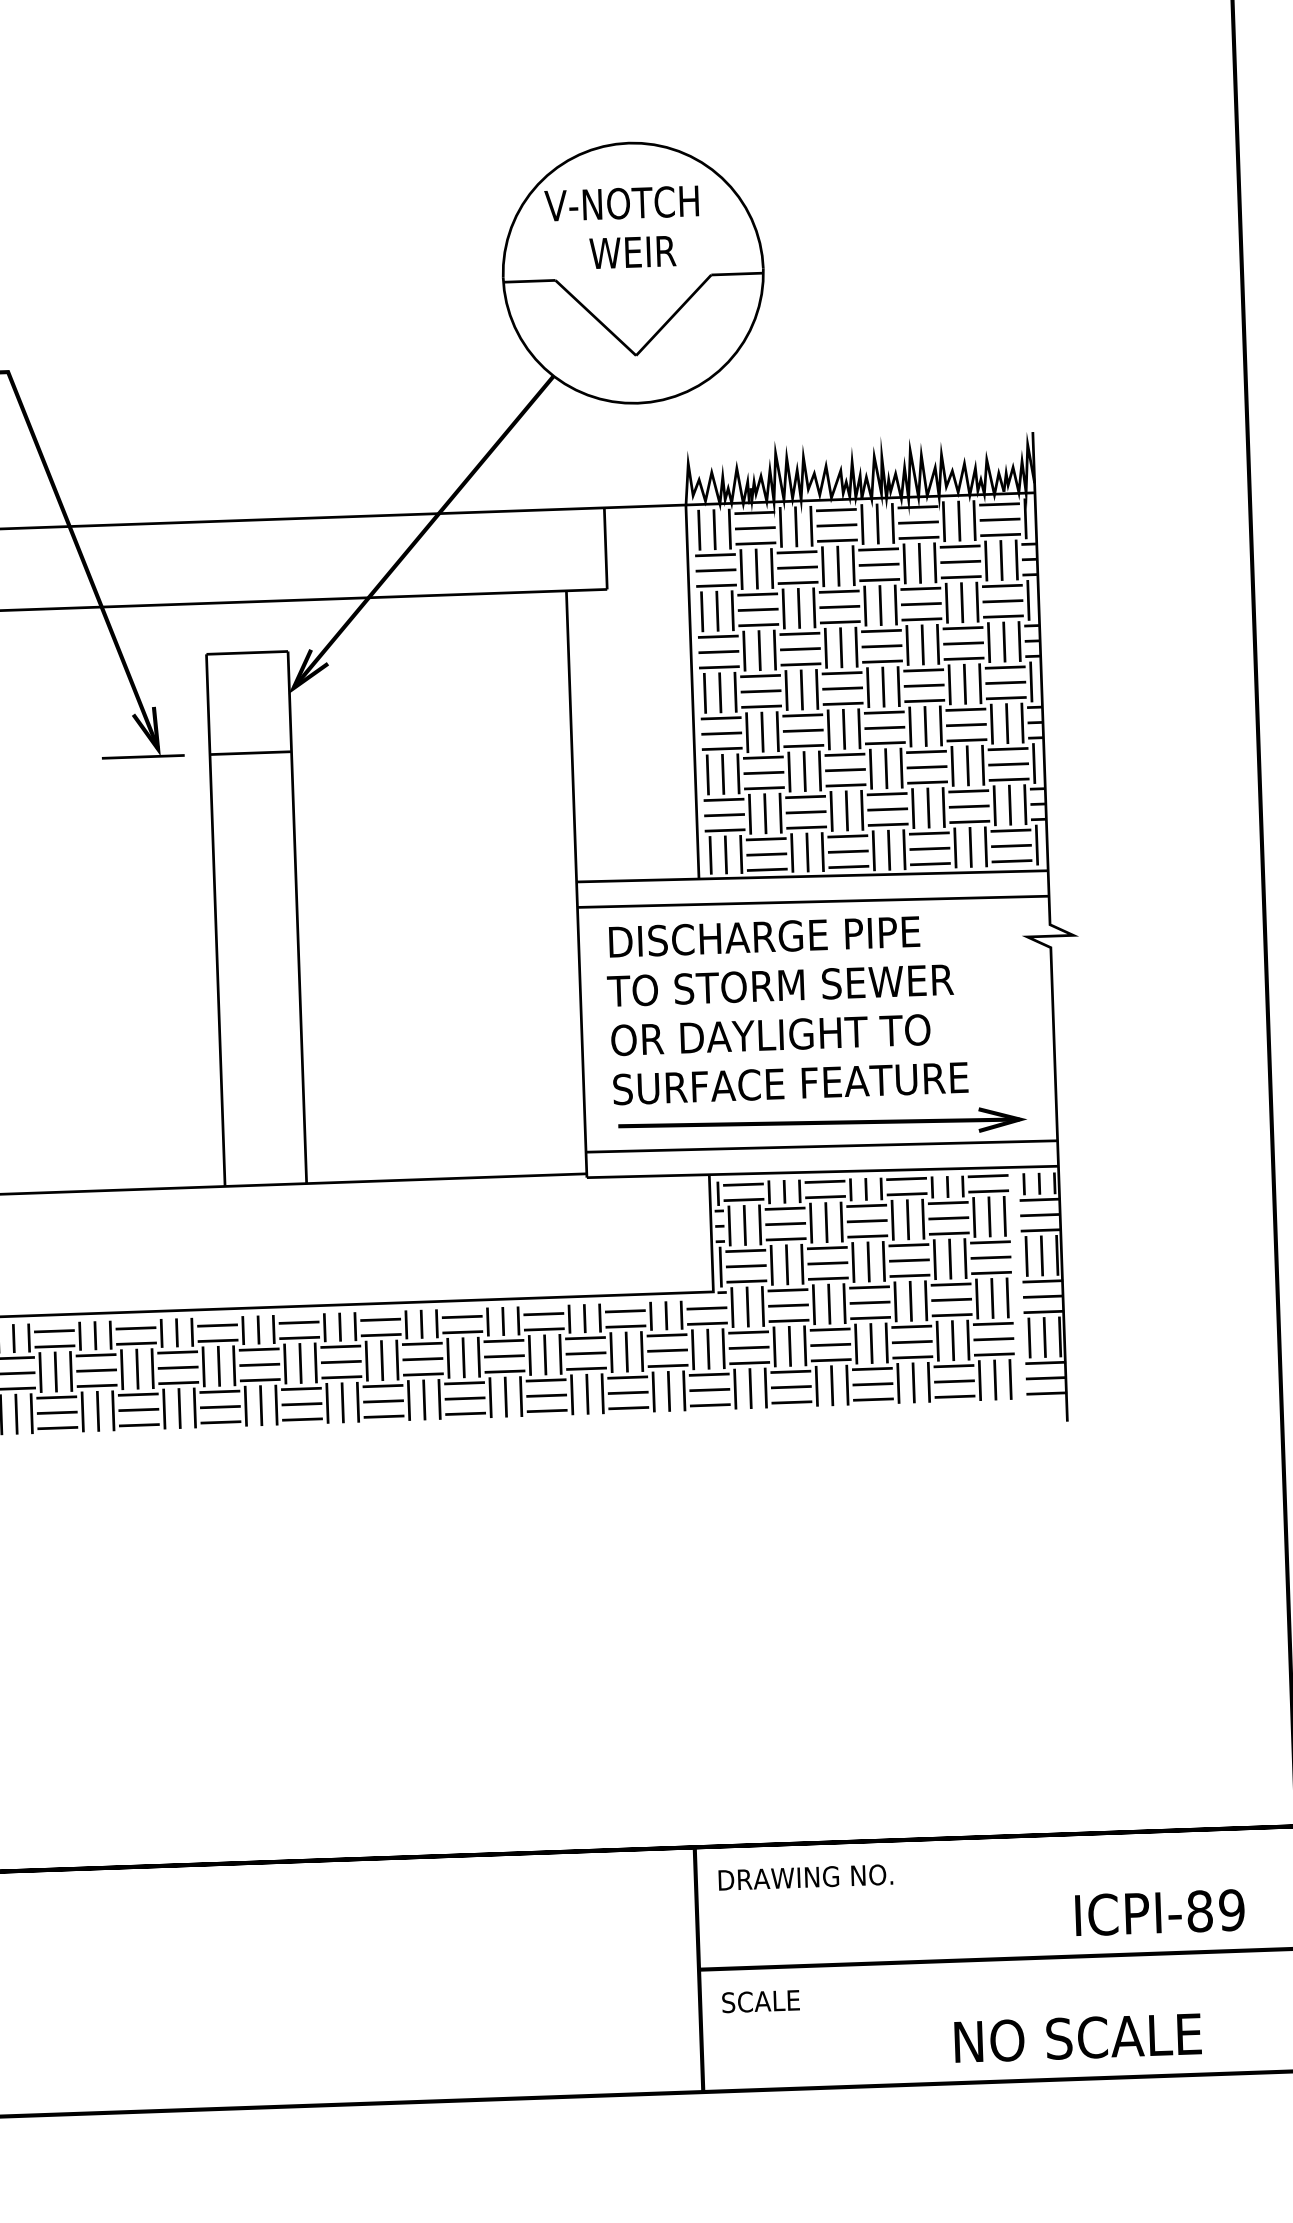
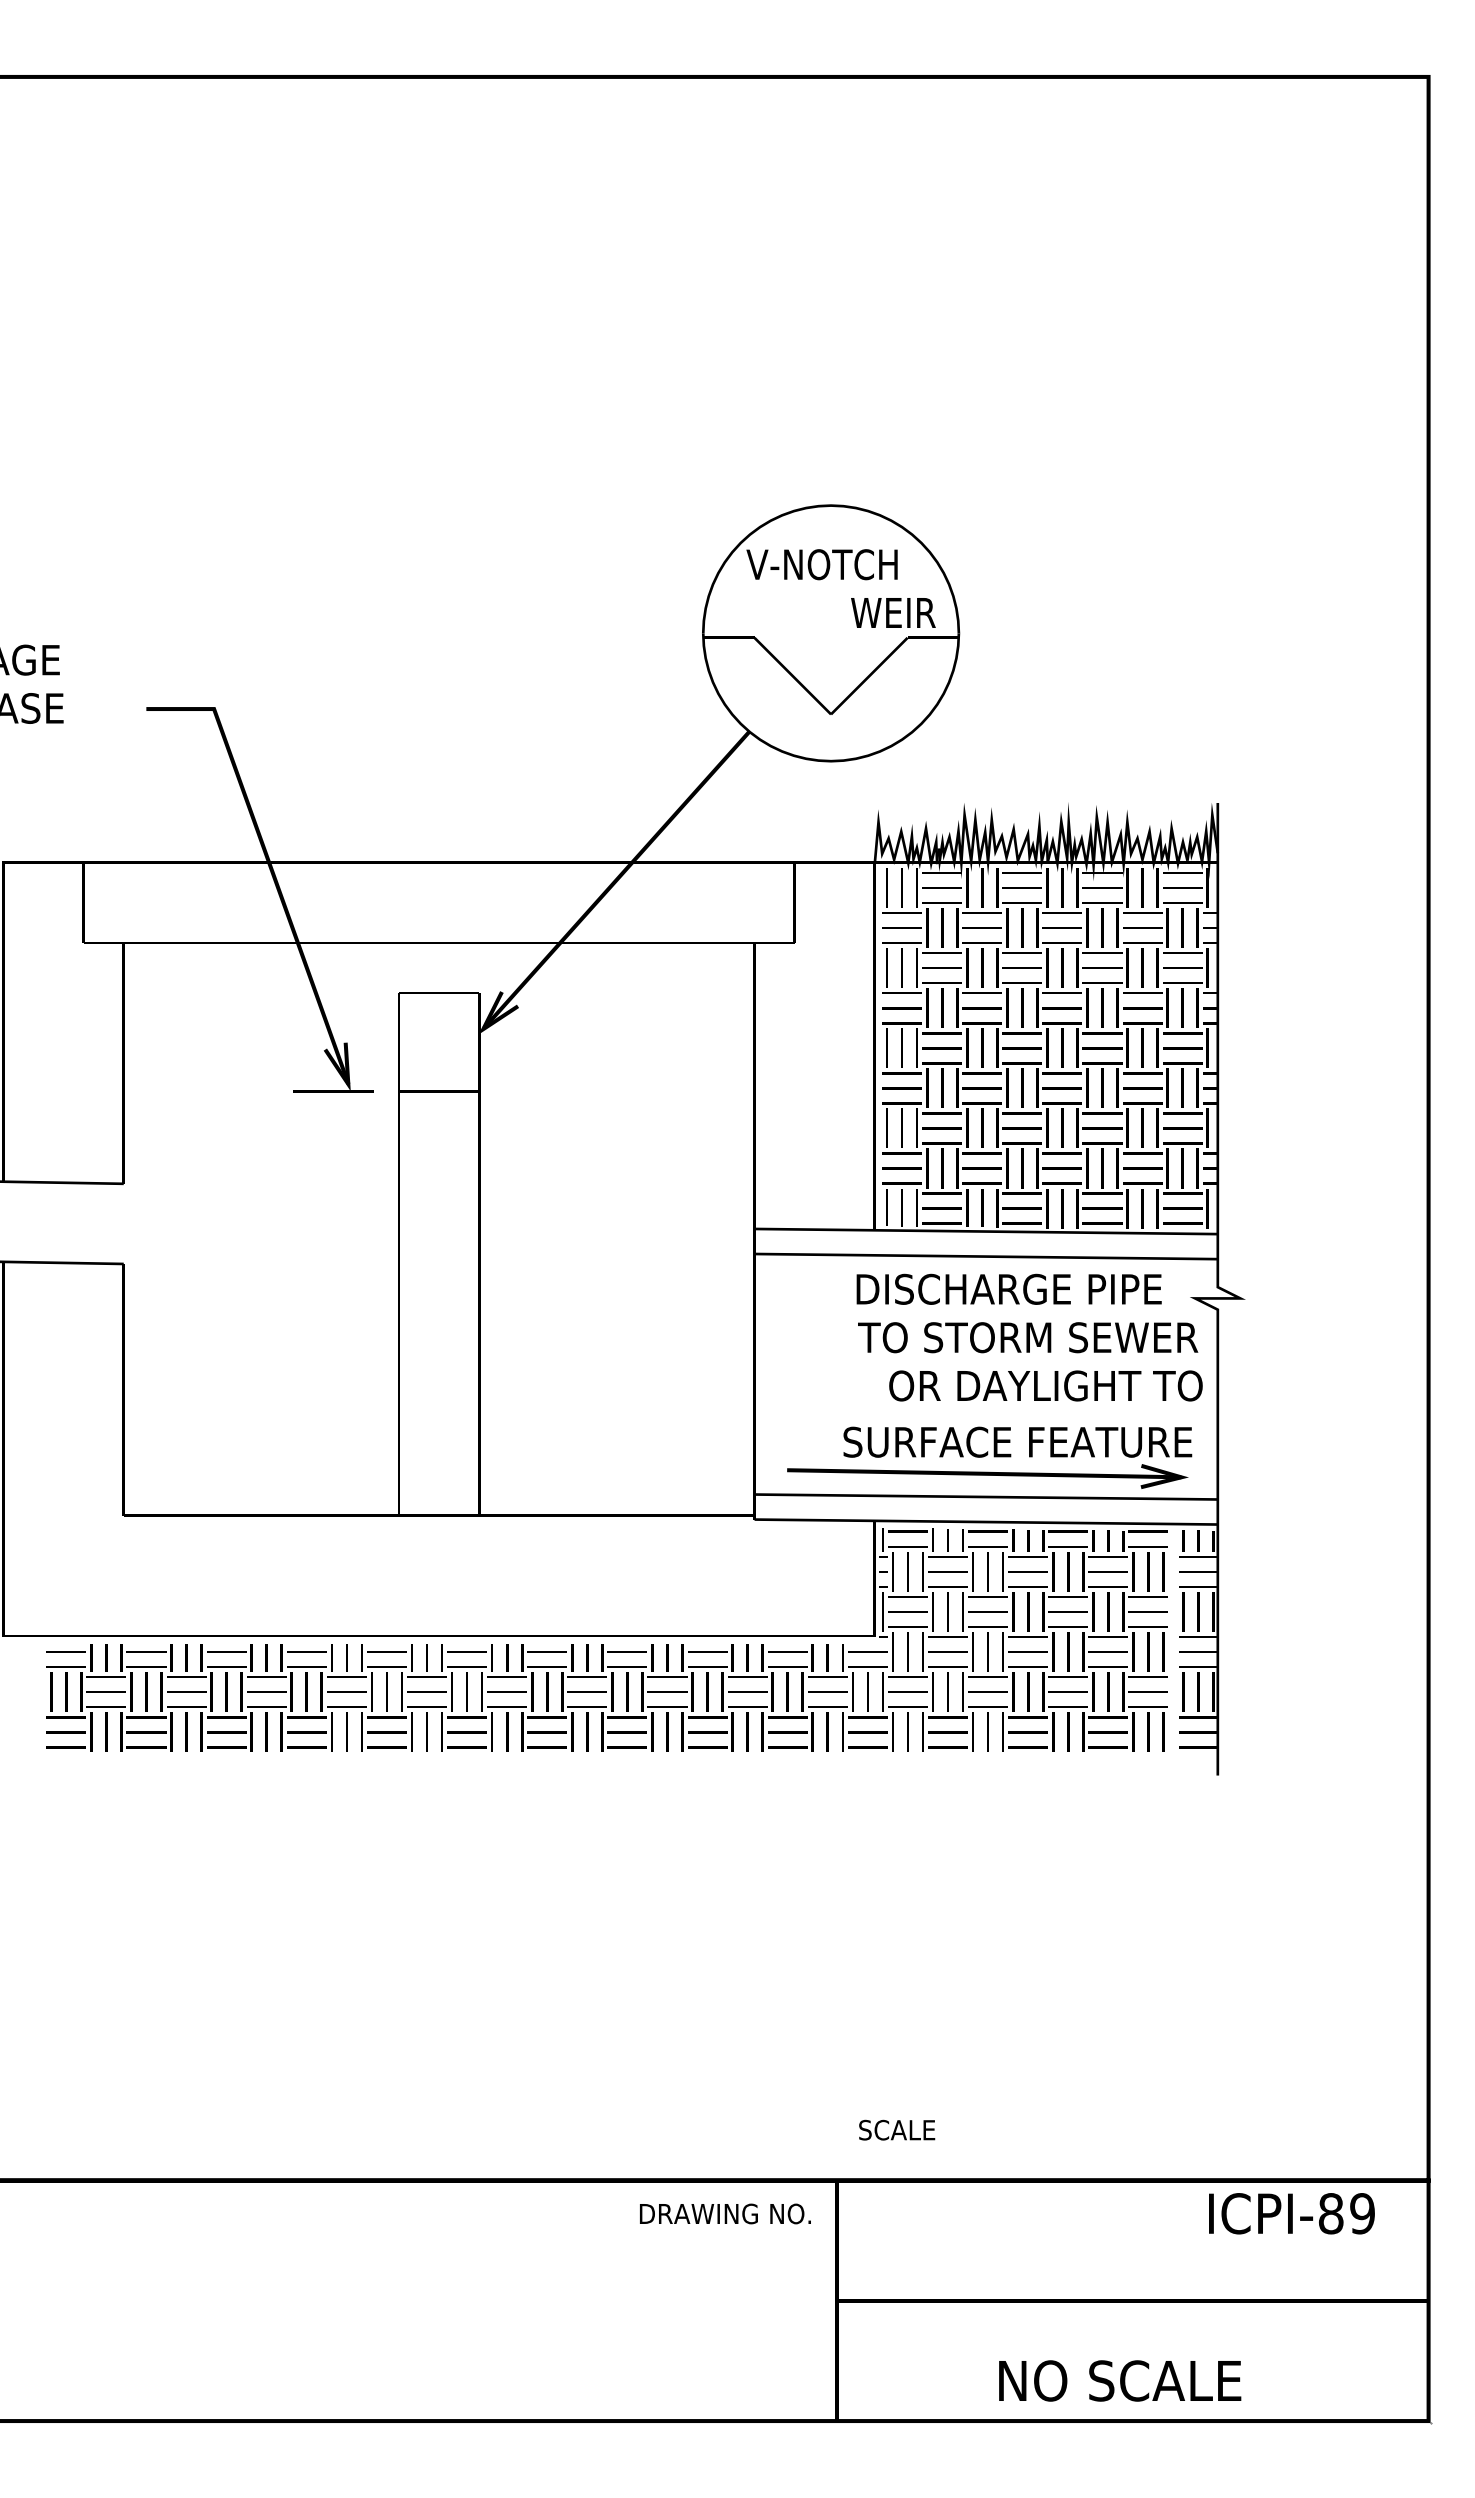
text: (632, 251) -> (893, 612), moved
text: (763, 936) -> (1008, 1288), moved
text: (780, 985) -> (1028, 1337), moved
text: (770, 1034) -> (1045, 1385), moved
text: (790, 1082) -> (1017, 1441), moved
text: (805, 1877) -> (725, 2213), moved
text: (1159, 1912) -> (1291, 2213), moved
text: (761, 2000) -> (897, 2129), moved
text: (1078, 2037) -> (1120, 2380), moved

